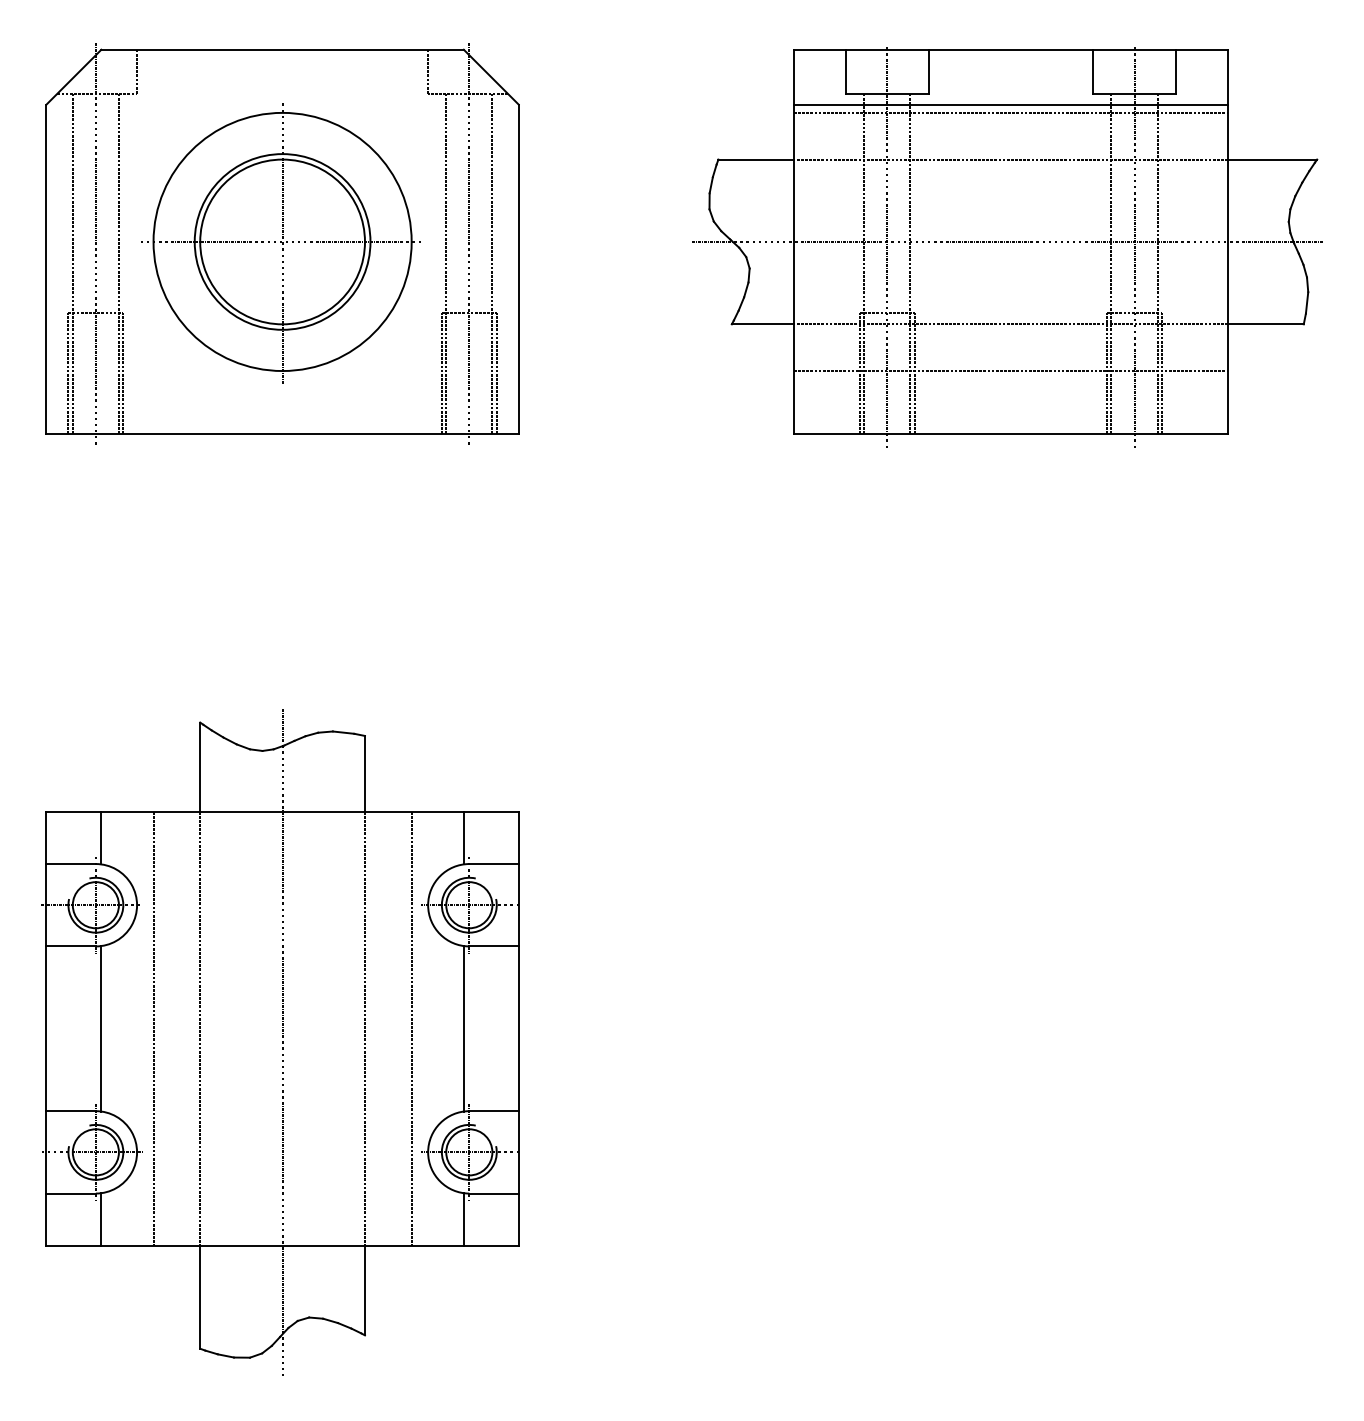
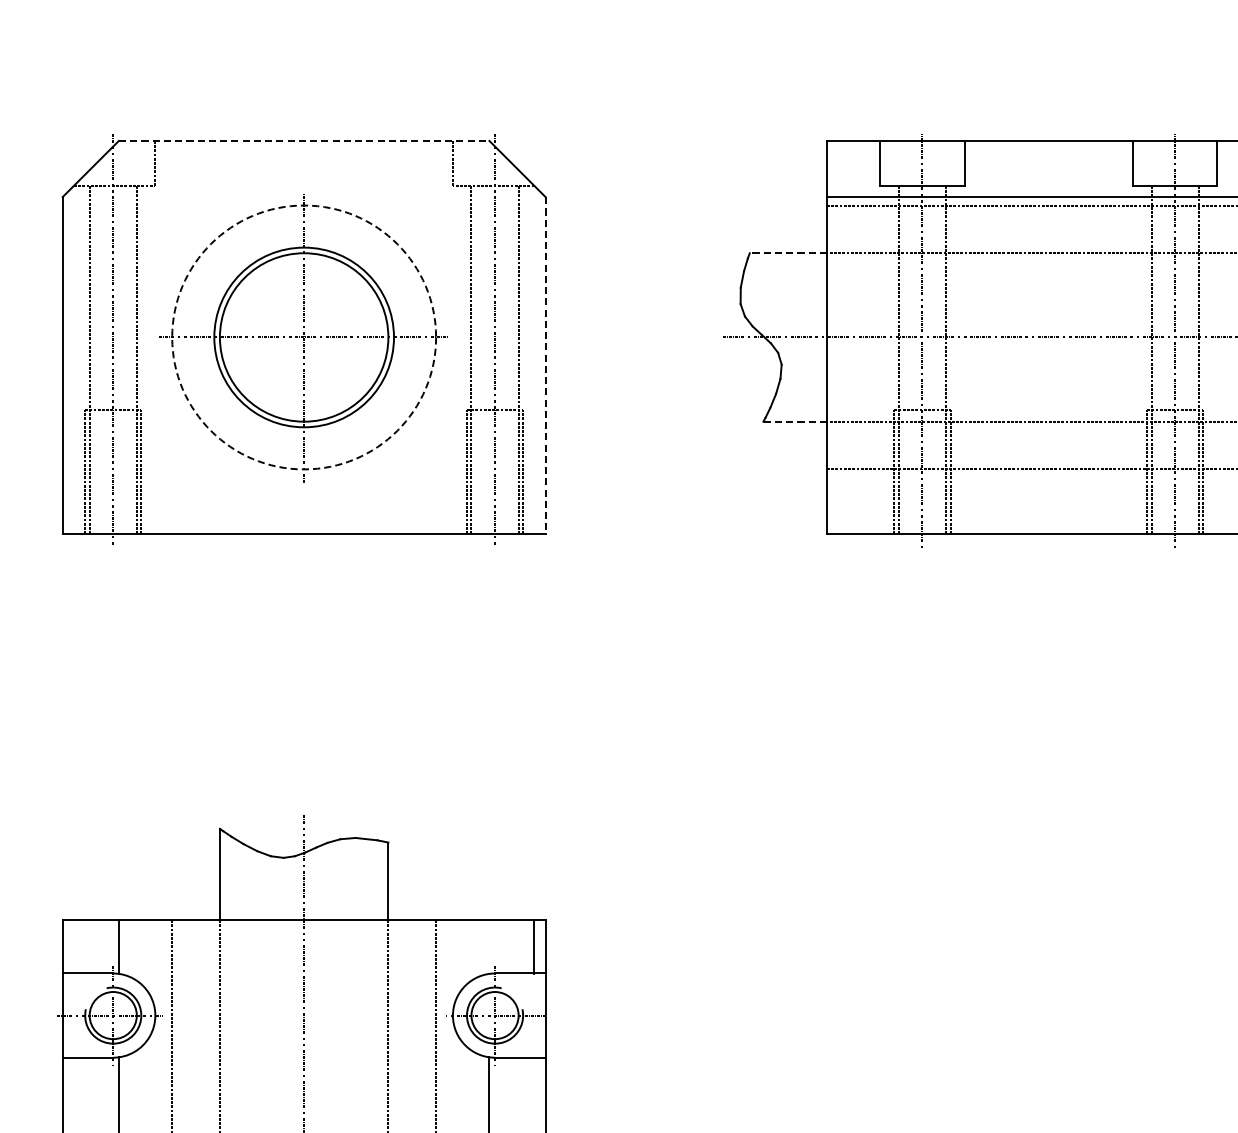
line: (283, 49) -> (305, 140), solid -> dashed
line: (756, 159) -> (788, 253), solid -> dashed
circle: (282, 241) -> (304, 337), solid -> dashed
line: (518, 269) -> (545, 365), solid -> dashed
line: (762, 324) -> (794, 421), solid -> dashed
line: (463, 837) -> (534, 946), moved

